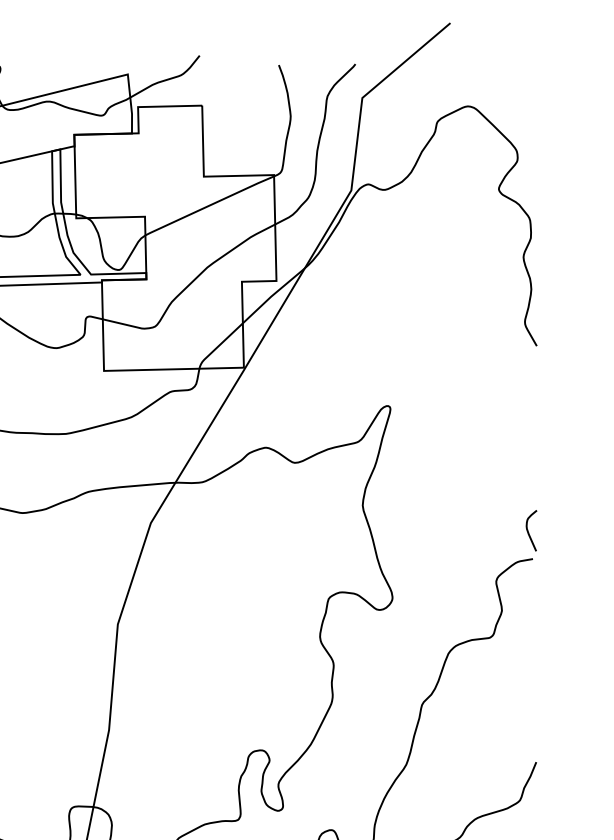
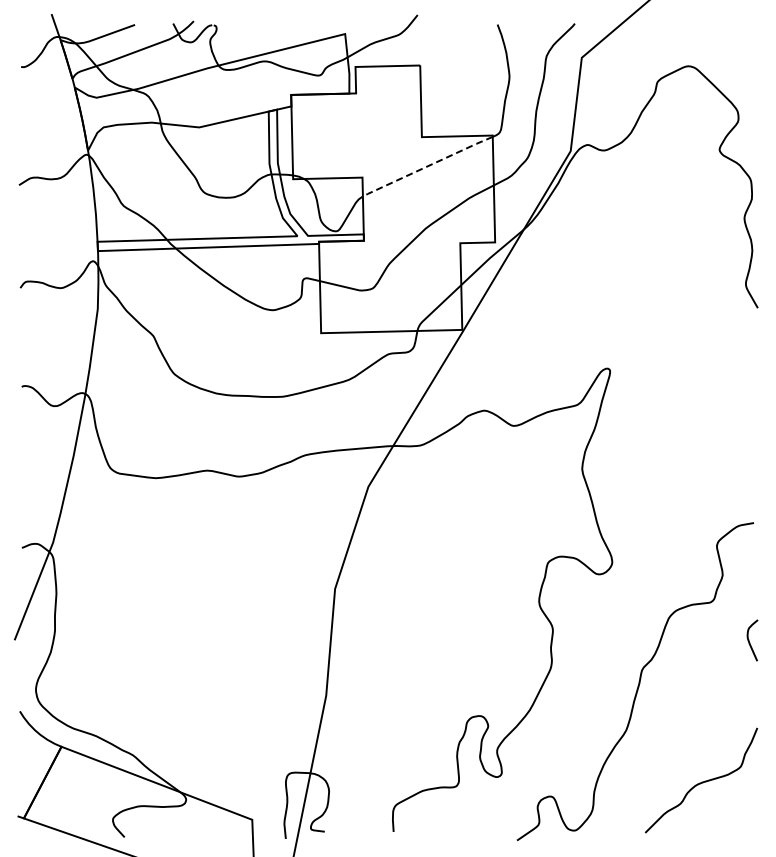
line: (209, 205) -> (427, 166), solid -> dashed
curve: (529, 532) -> (750, 642), moved

